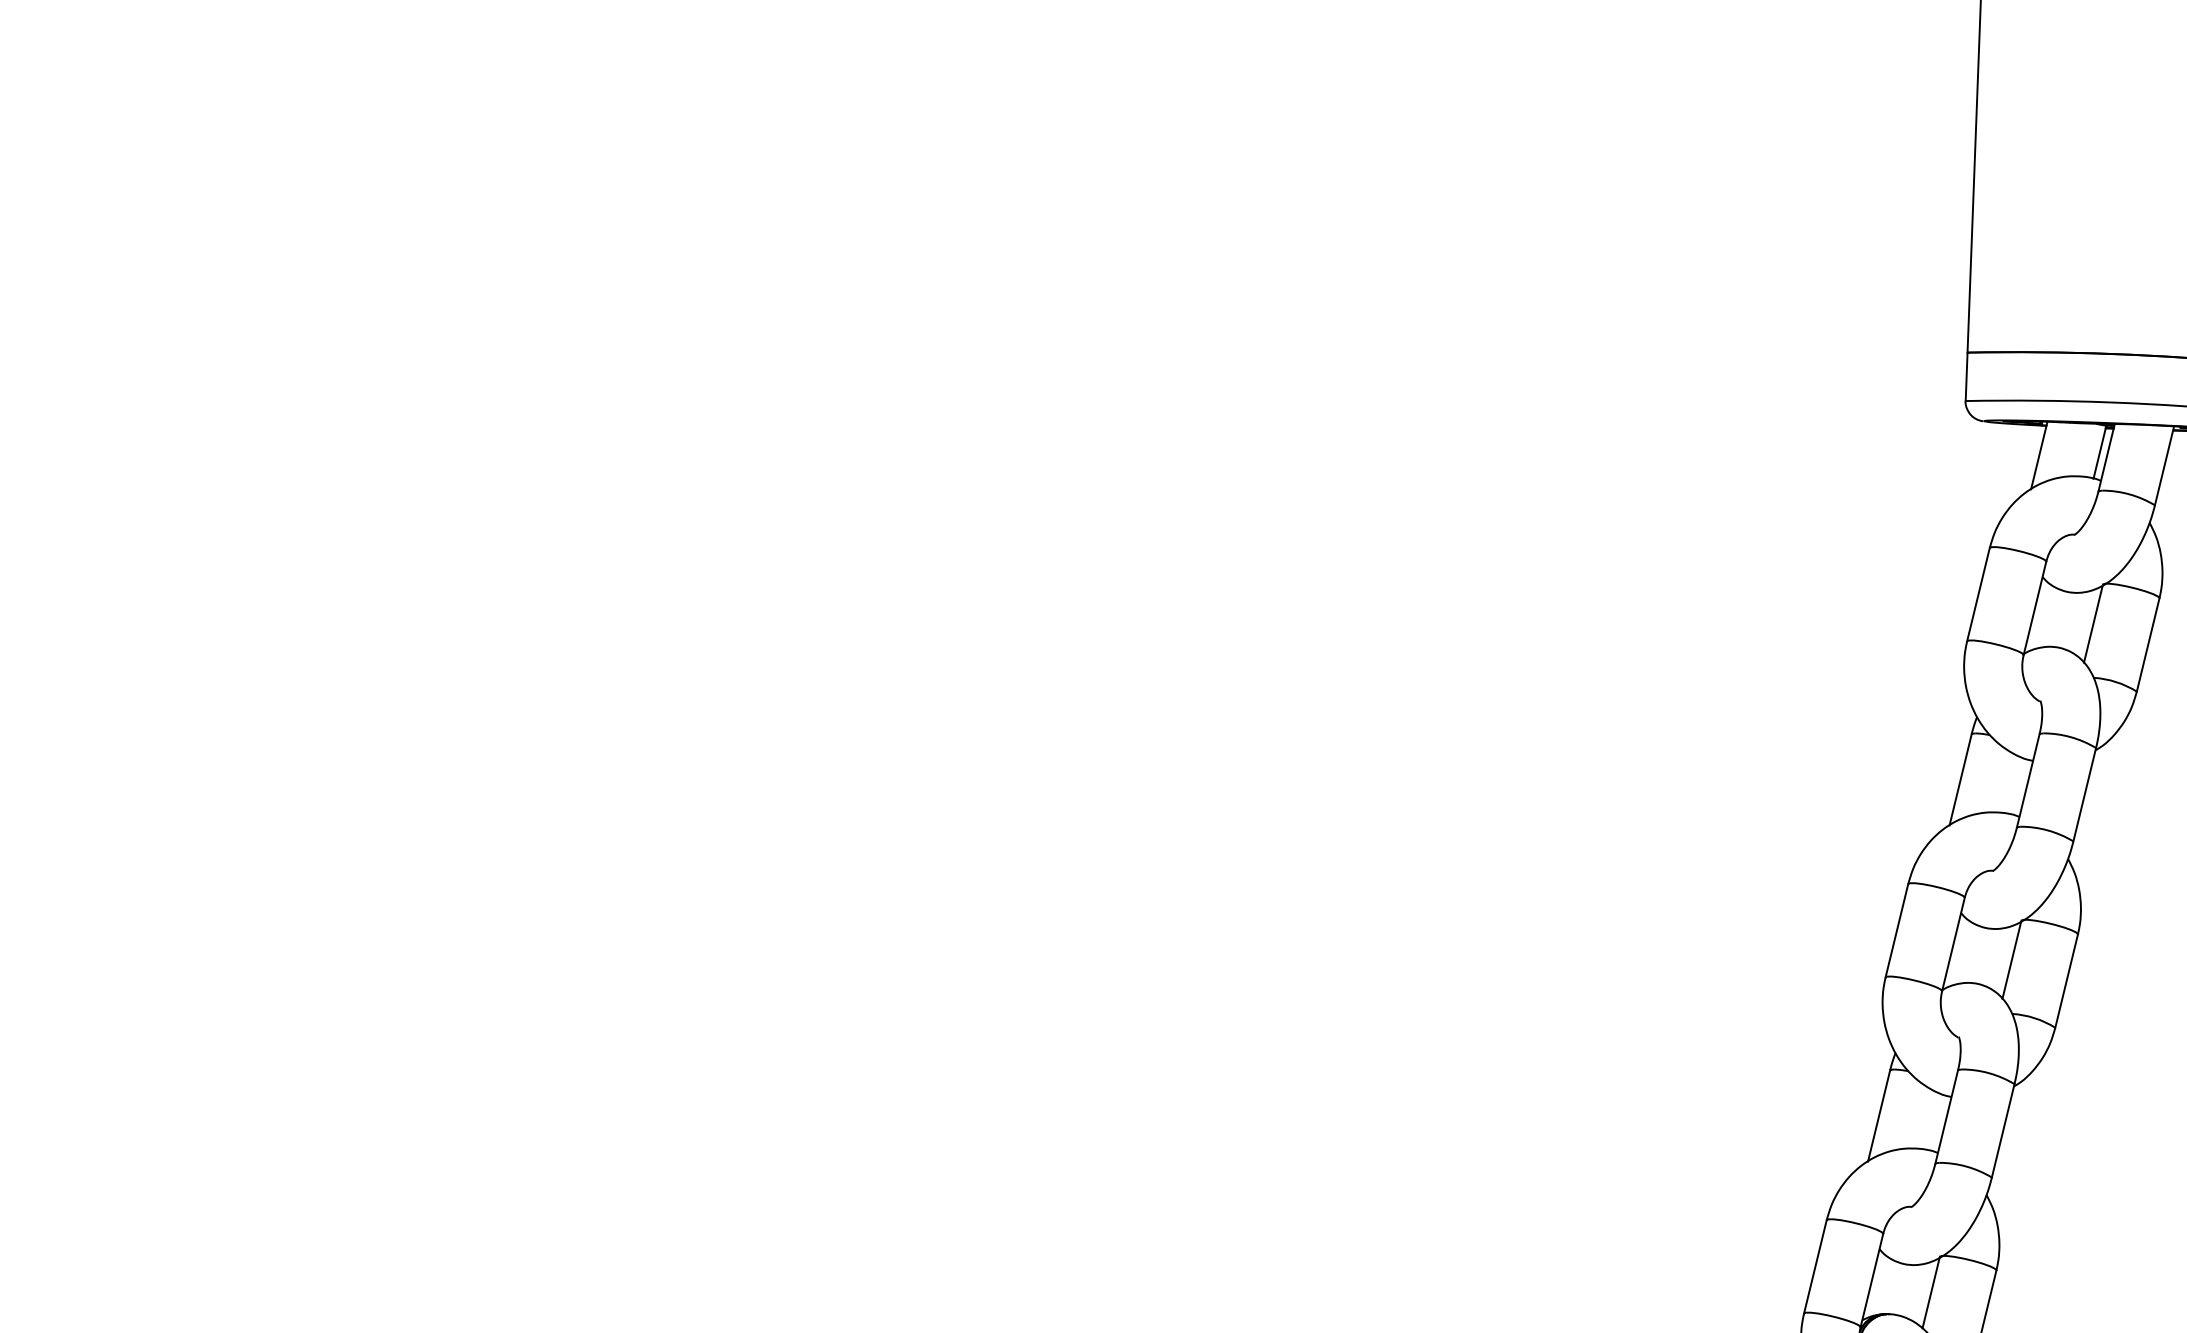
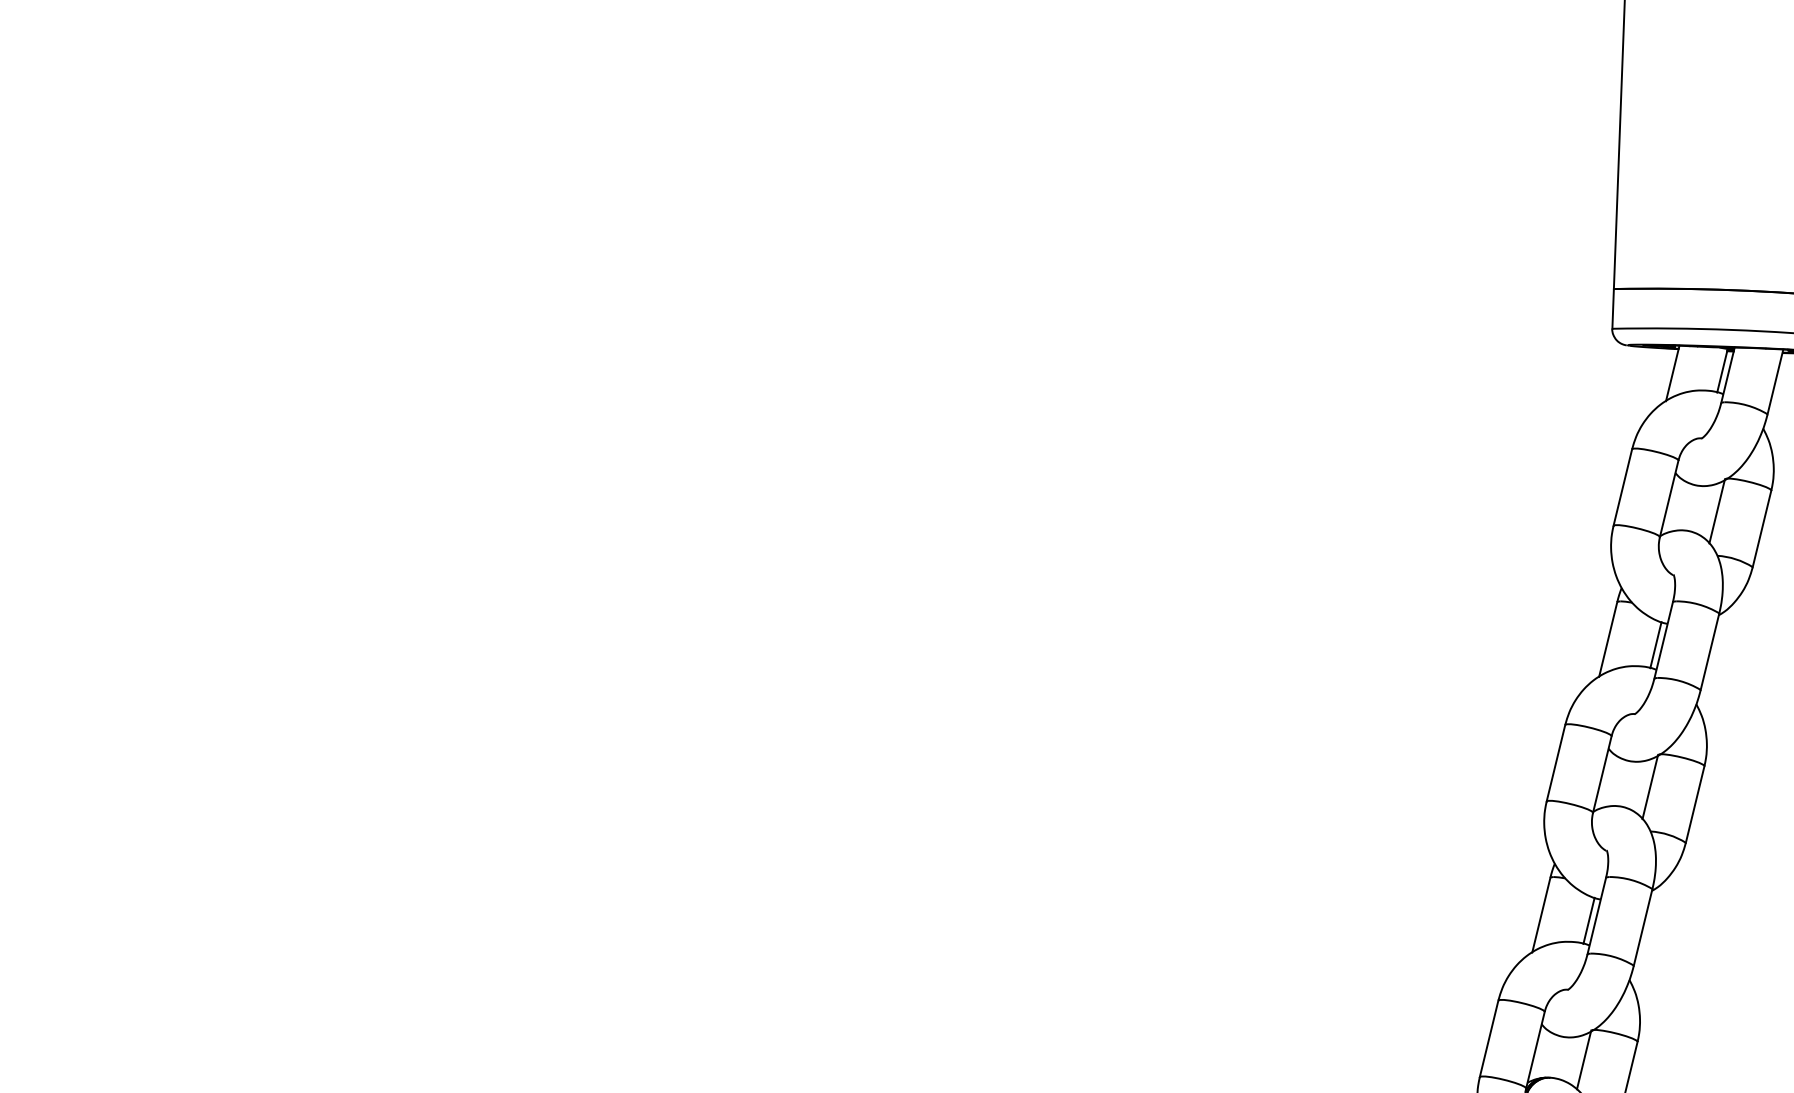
line: (2018, 786) -> (1655, 644), added
line: (1937, 1122) -> (1589, 920), added

